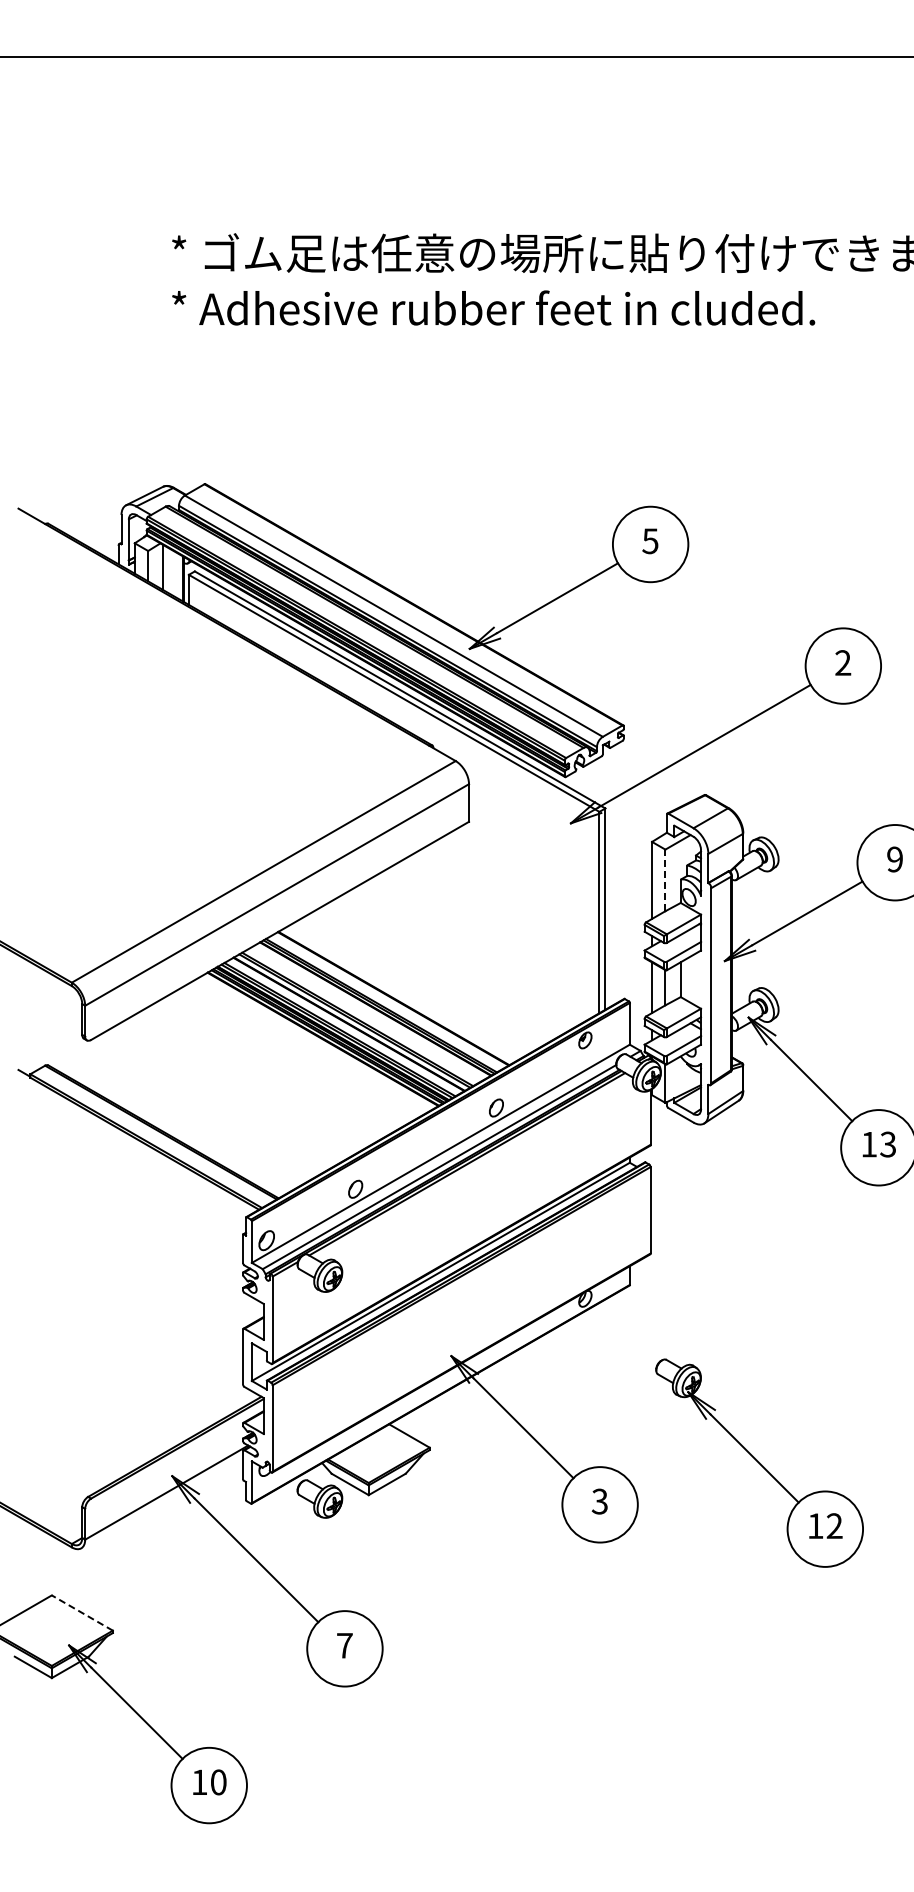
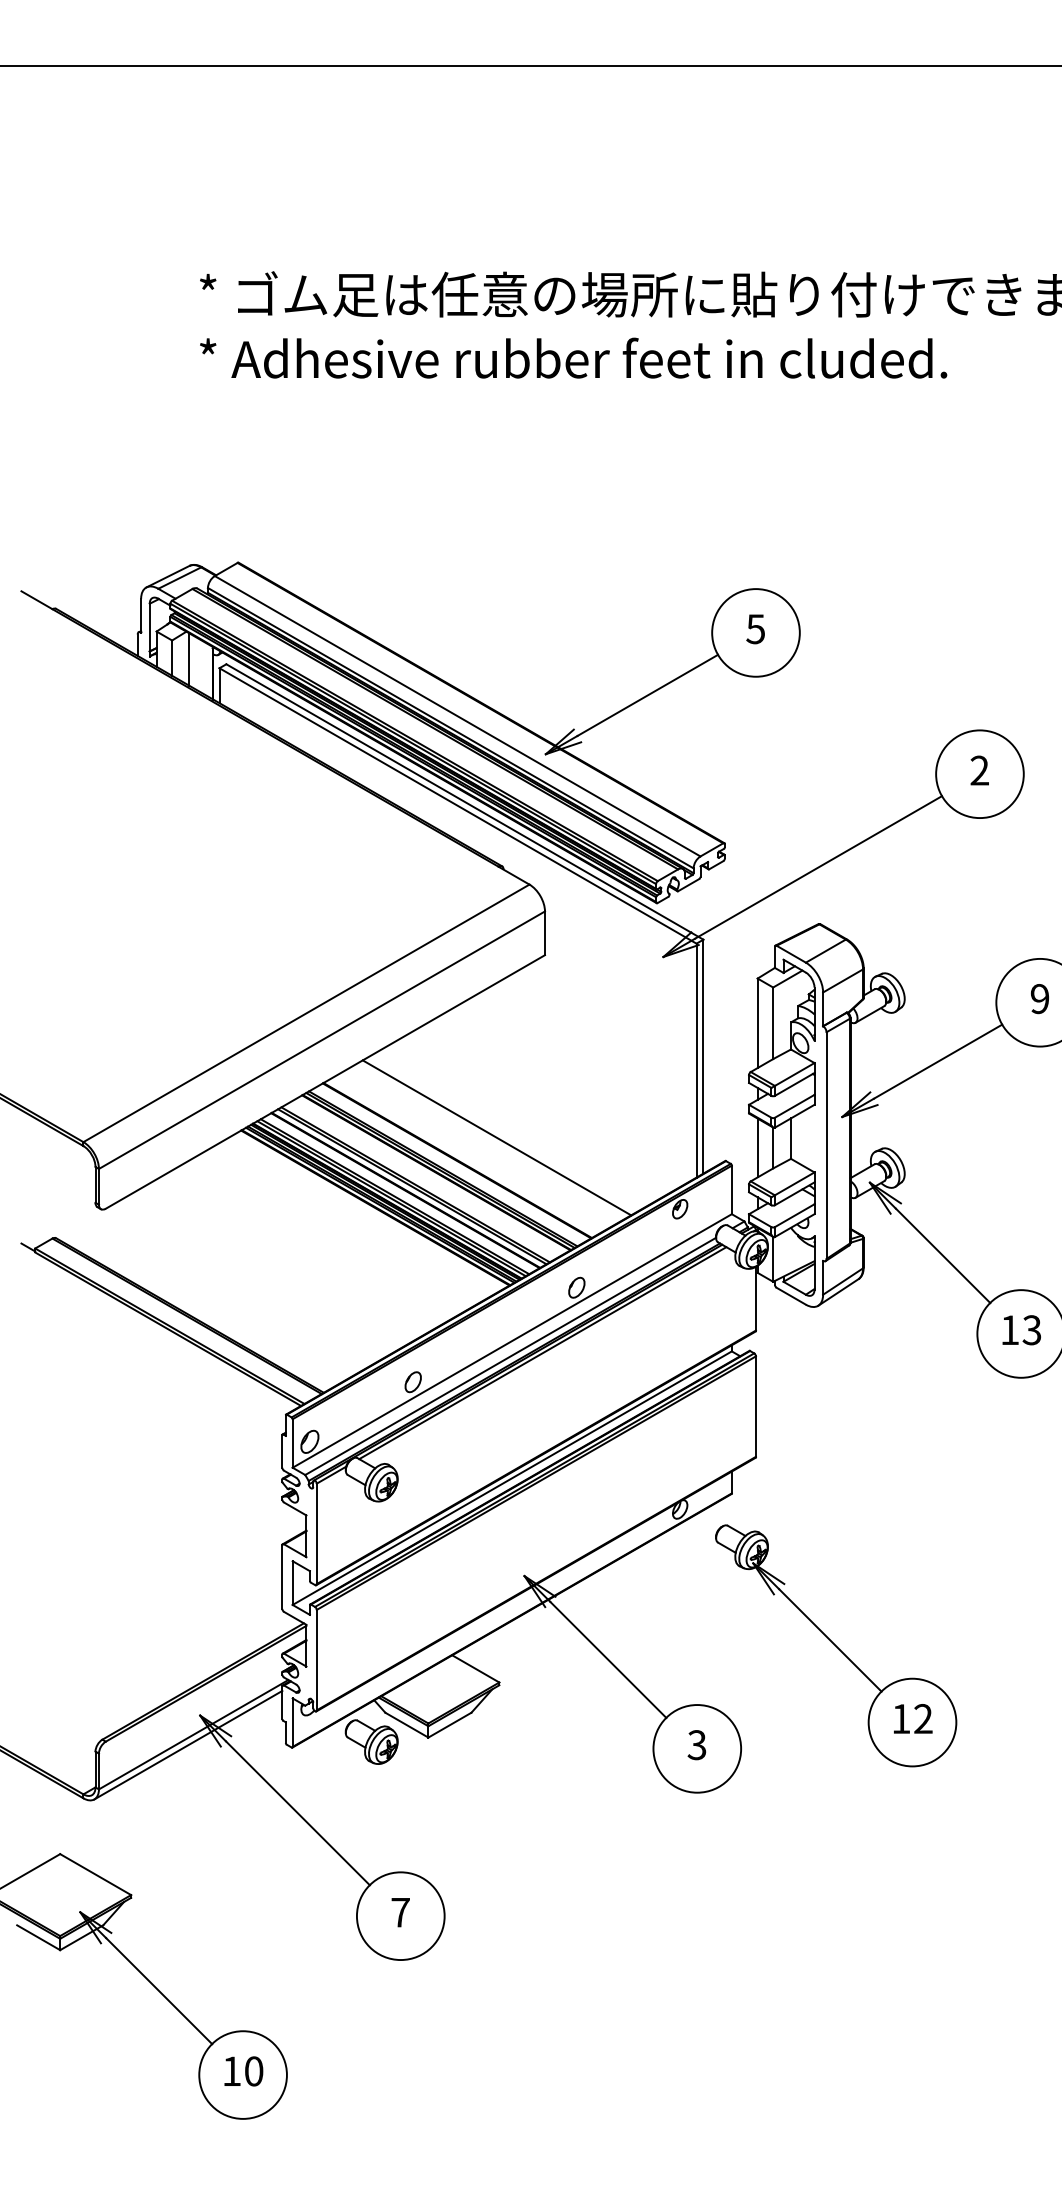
line: (665, 880) -> (773, 1023), dashed -> solid
line: (427, 978) -> (496, 1137), added
part: (759, 1462) -> (836, 1645), moved
line: (162, 1501) -> (188, 1744), added
line: (81, 1612) -> (94, 1873), dashed -> solid

